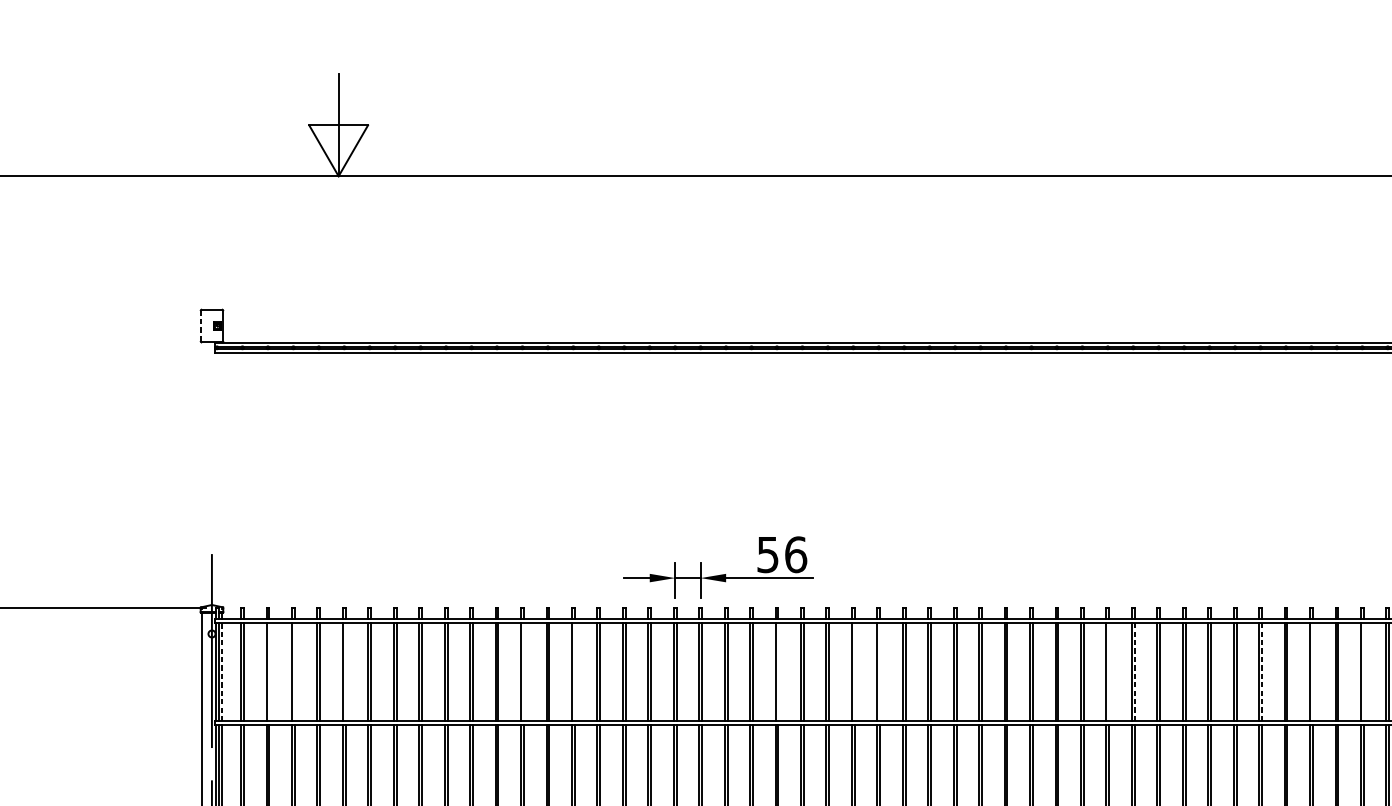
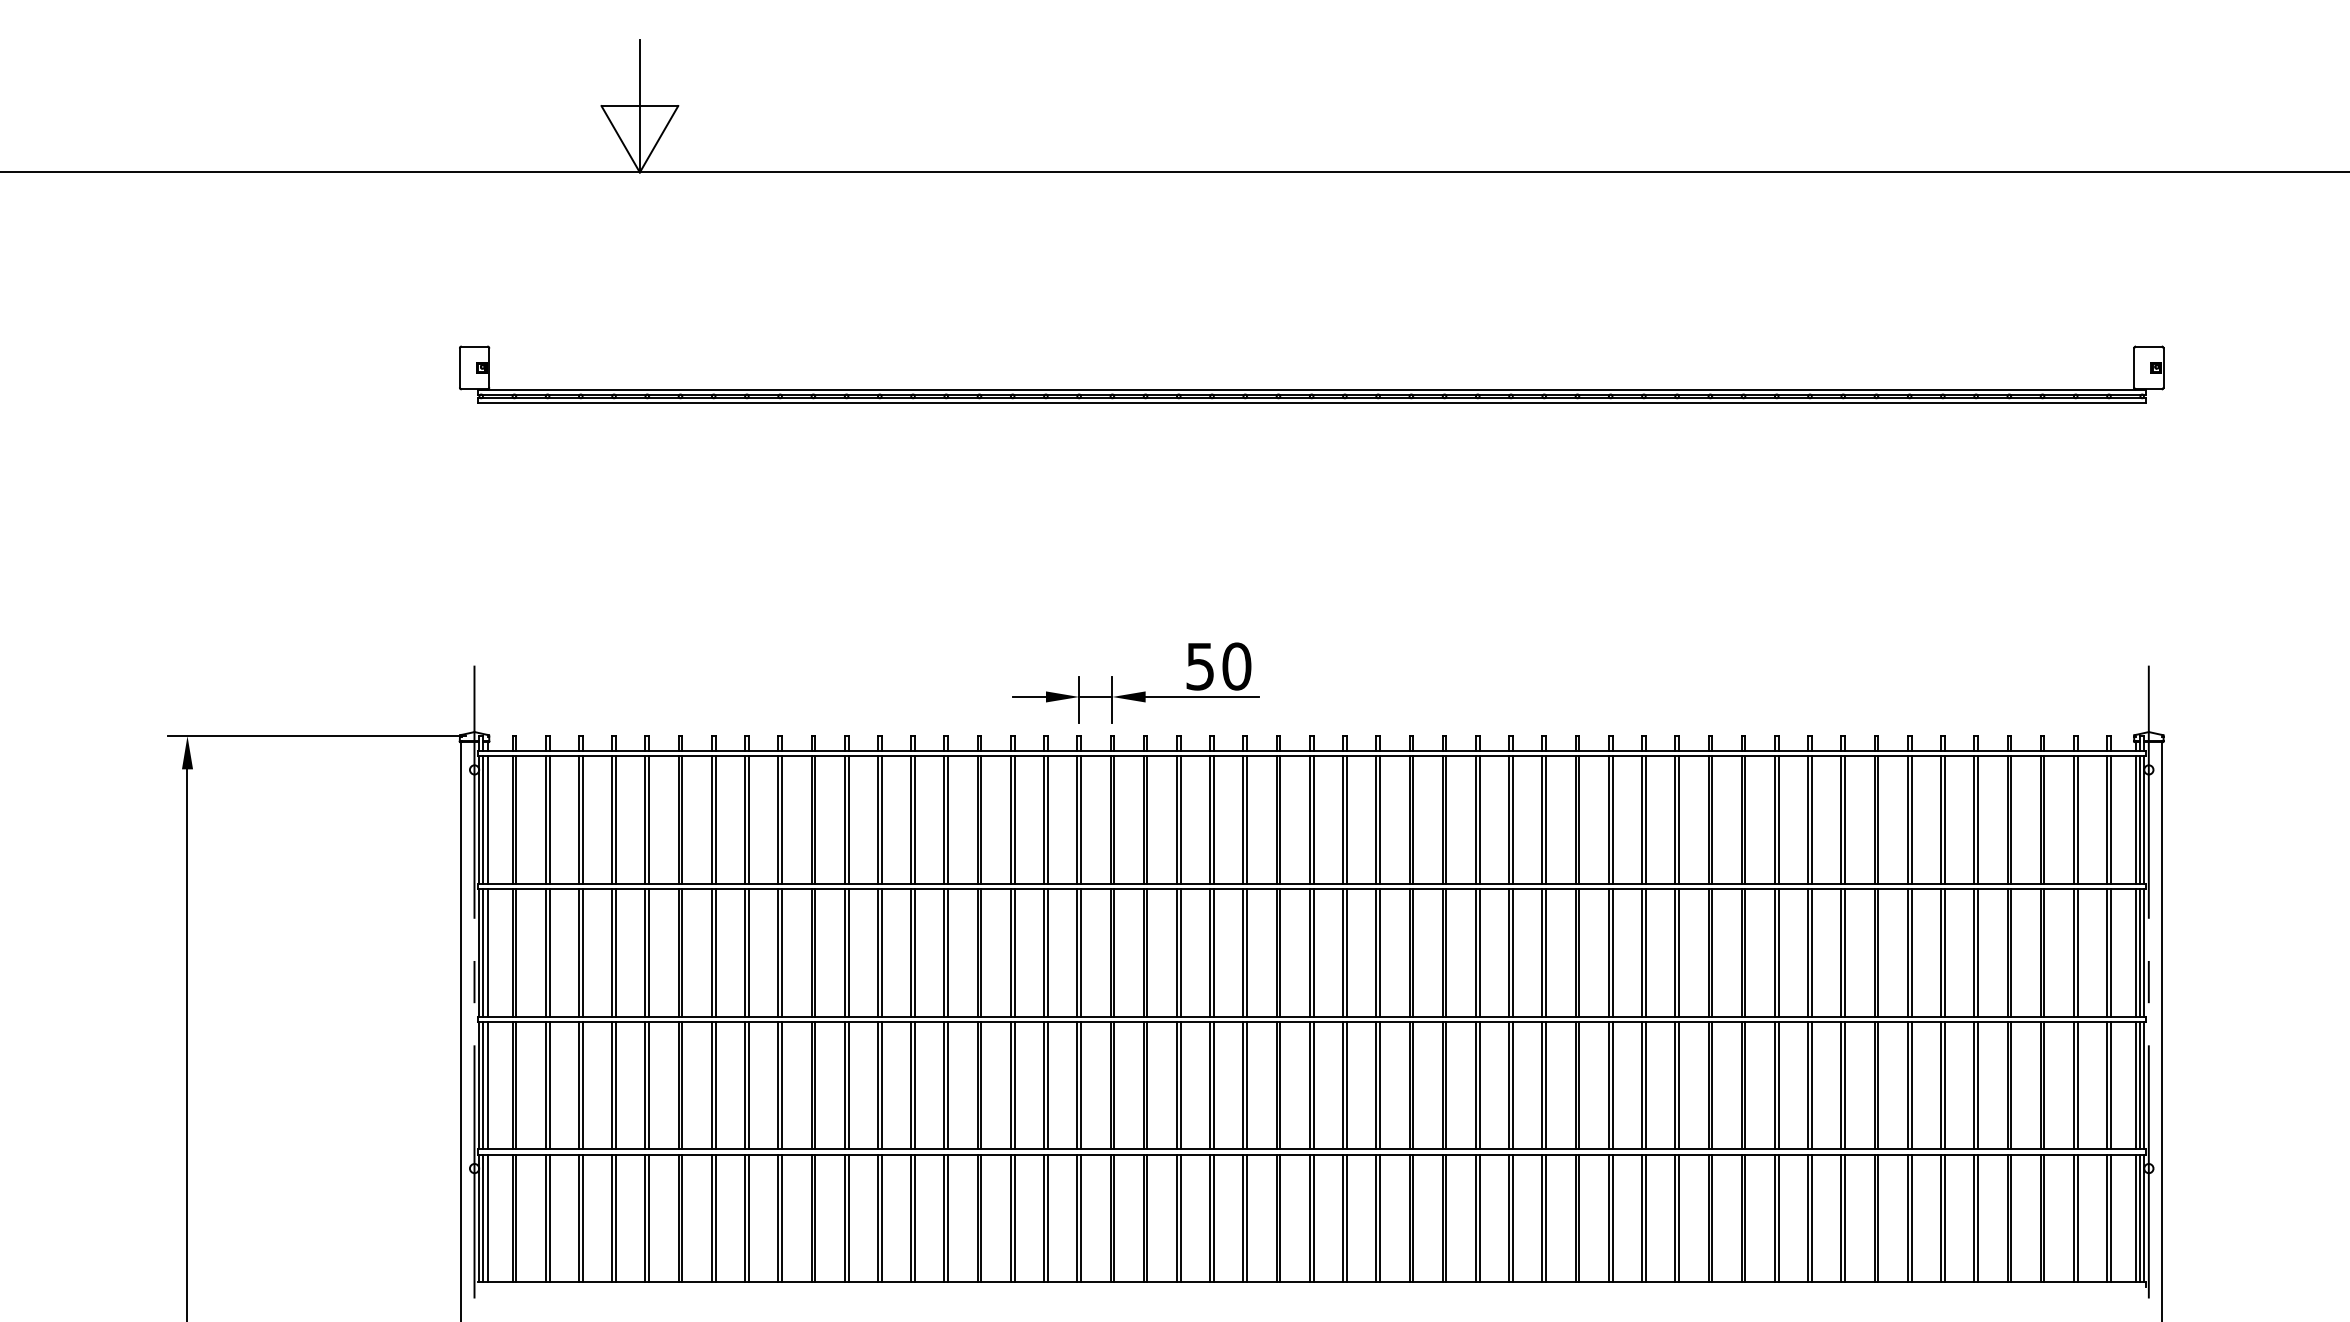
line: (200, 325) -> (459, 367), dashed -> solid
text: (795, 554) -> (1236, 666), 56 -> 50
line: (221, 671) -> (487, 819), dashed -> solid
line: (269, 671) -> (549, 819), added
line: (294, 671) -> (582, 819), added
line: (346, 671) -> (649, 819), added
line: (523, 671) -> (881, 819), added
line: (575, 671) -> (948, 819), added
line: (778, 671) -> (1213, 819), added
line: (854, 671) -> (1313, 819), added
line: (879, 671) -> (1346, 819), added
line: (1109, 671) -> (1645, 819), added
line: (1135, 671) -> (1679, 819), dashed -> solid
line: (1262, 671) -> (1845, 819), dashed -> solid
line: (1312, 671) -> (1911, 819), added
line: (1364, 671) -> (1978, 819), added

